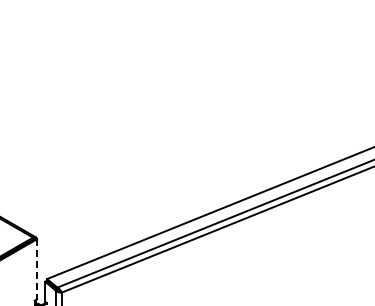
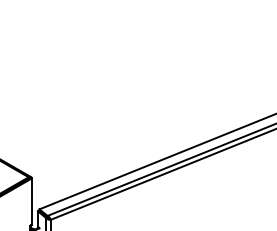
line: (37, 269) -> (32, 201), dashed -> solid

